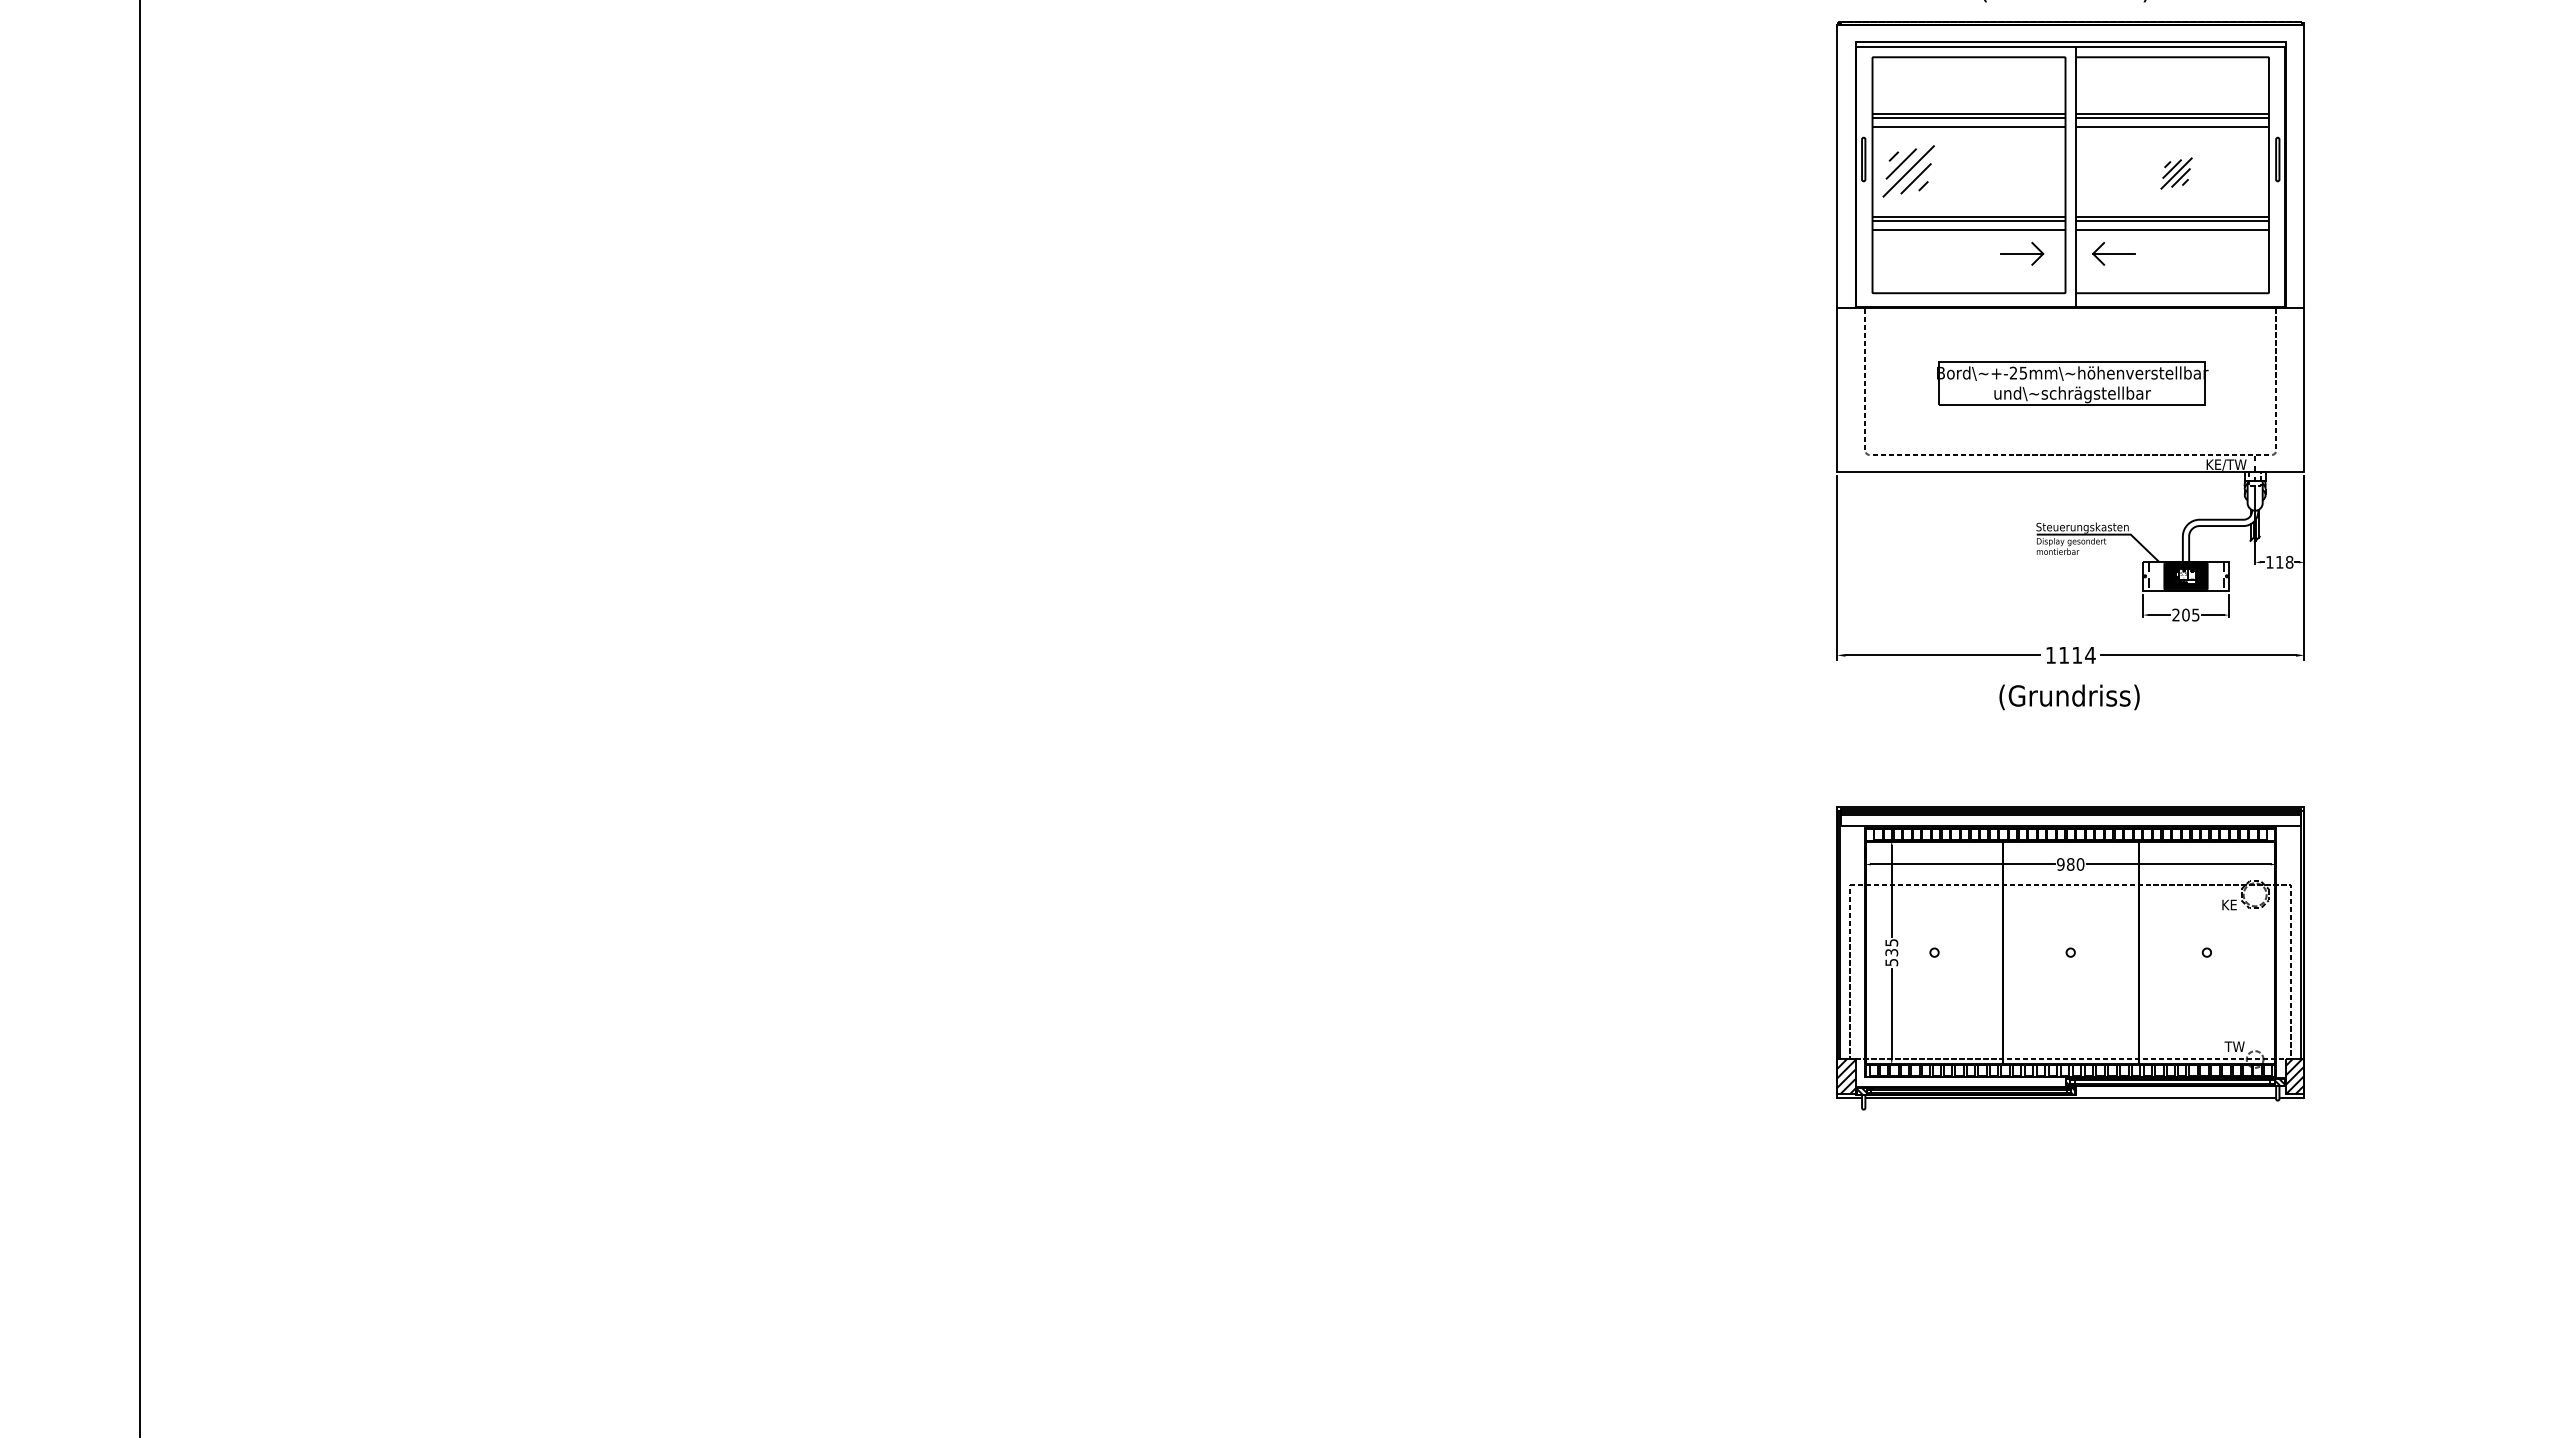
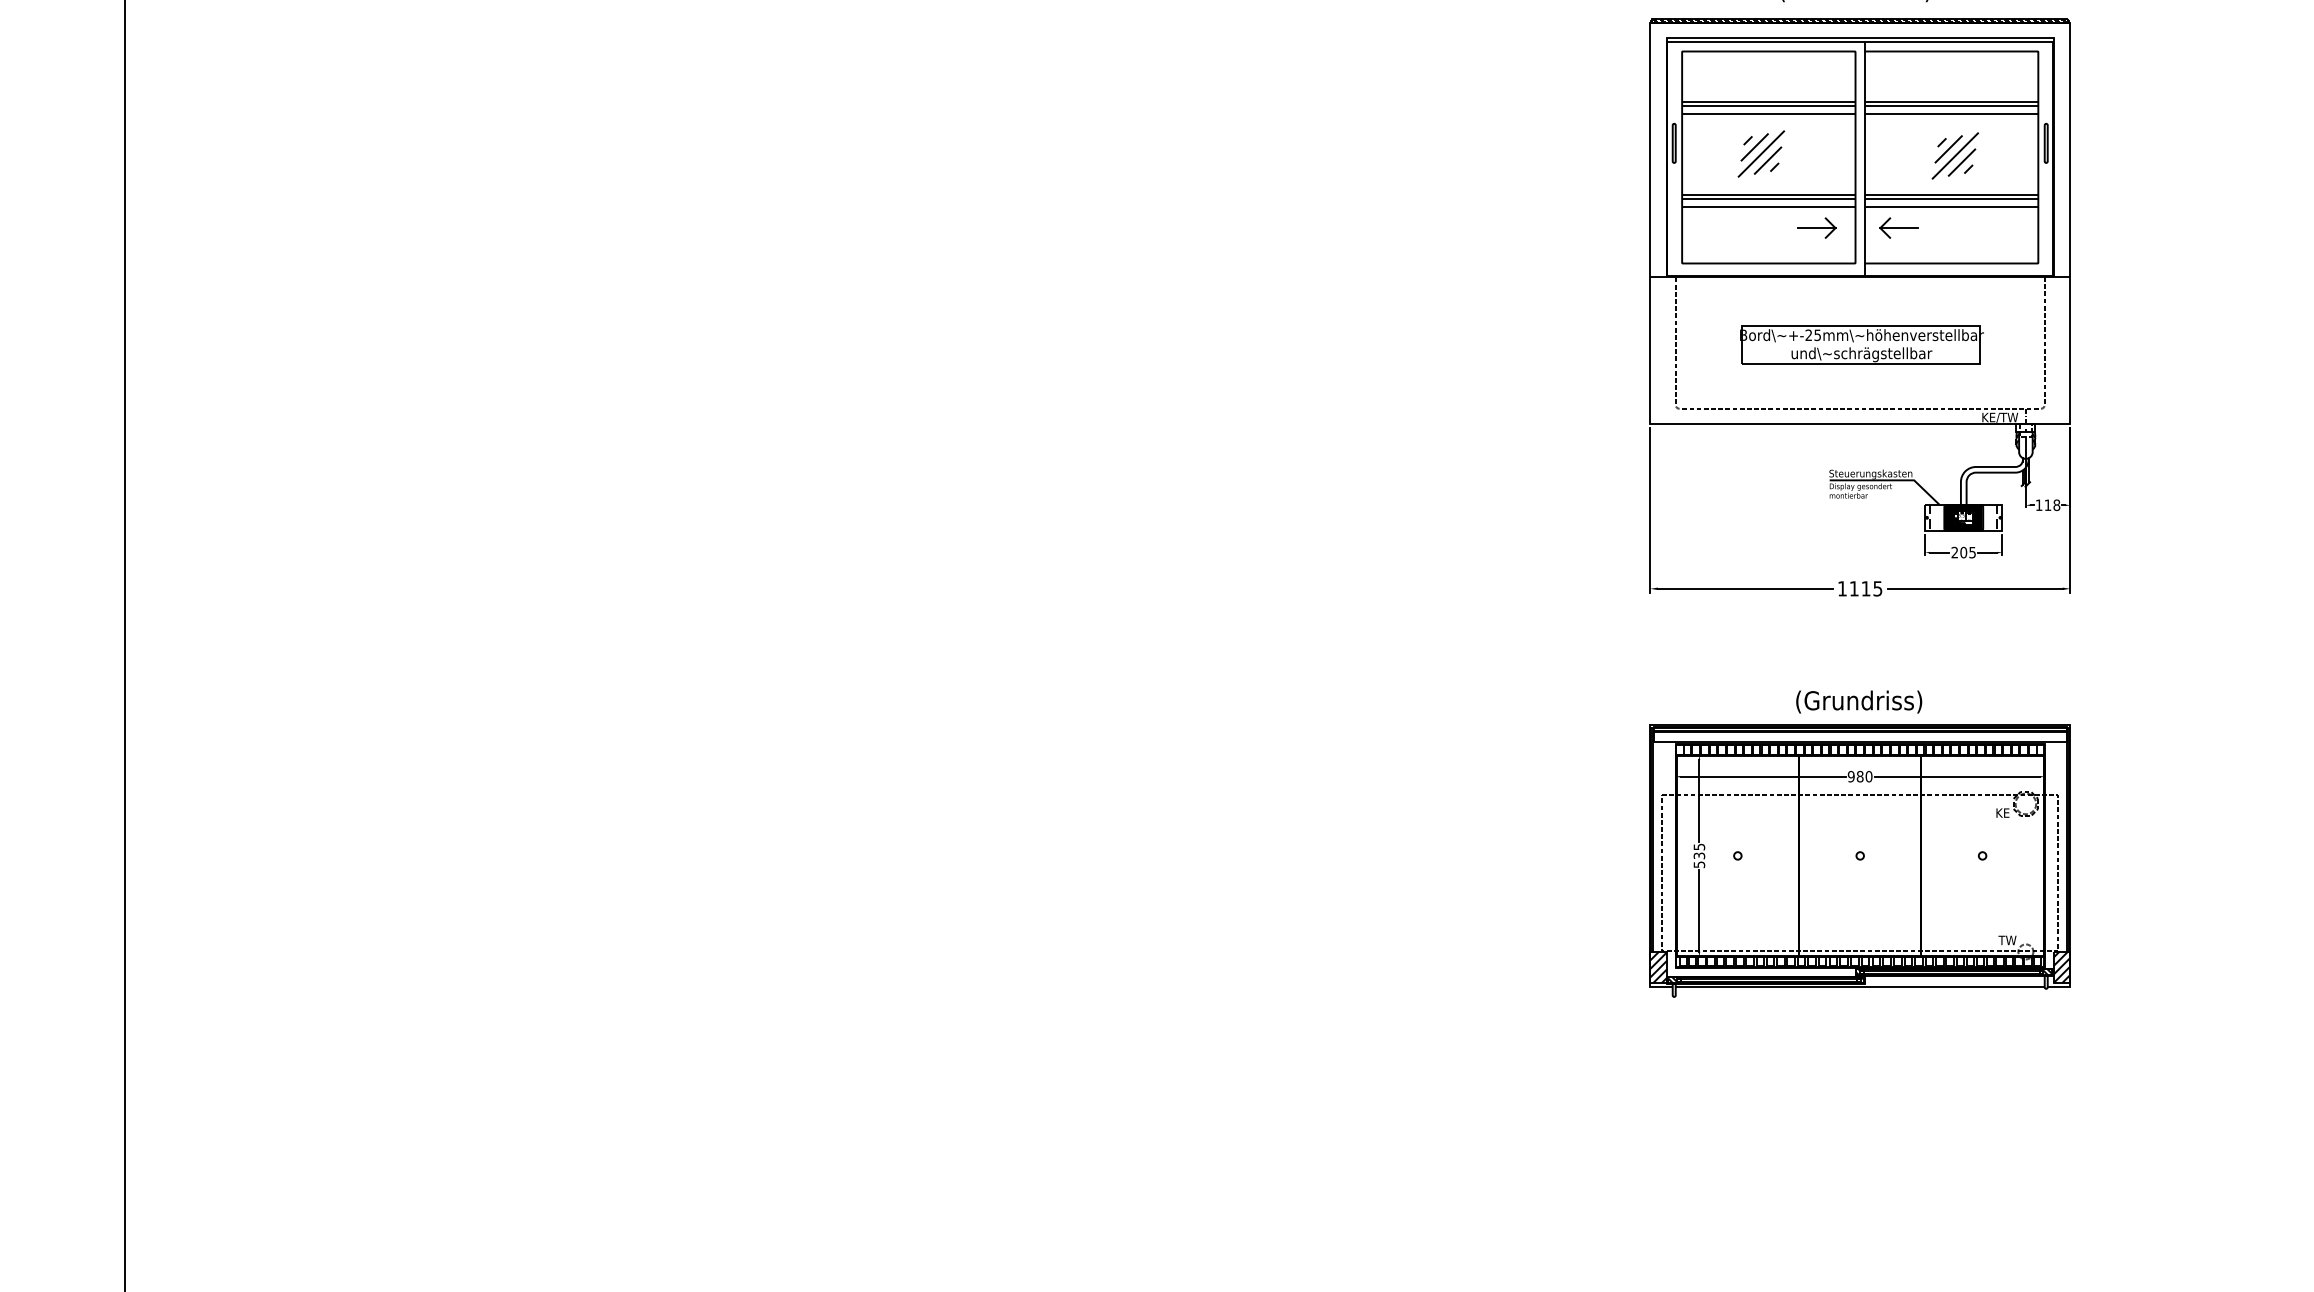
part: (1908, 171) -> (1761, 154), moved
part: (2176, 173) -> (1955, 155), size x1.67
text: (2090, 655) -> (1877, 588), 1114 -> 1115
text: (2069, 697) -> (1859, 702), moved

